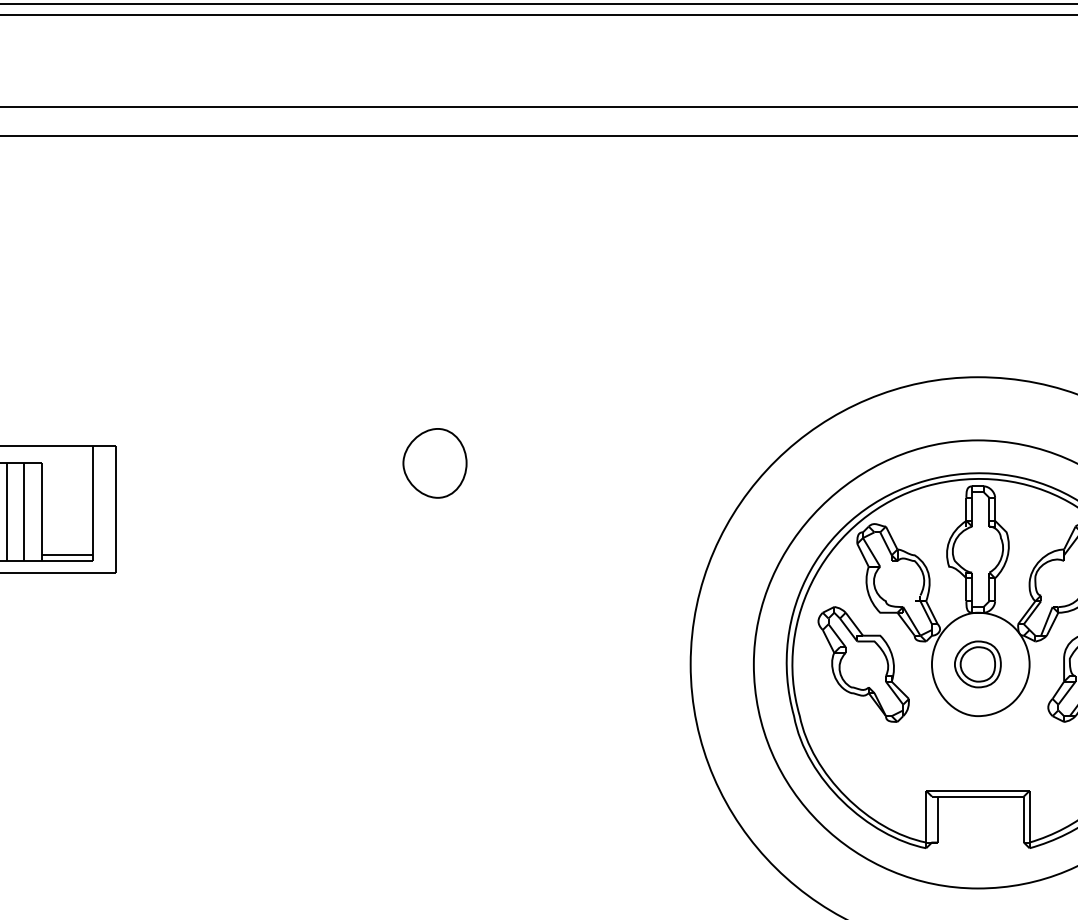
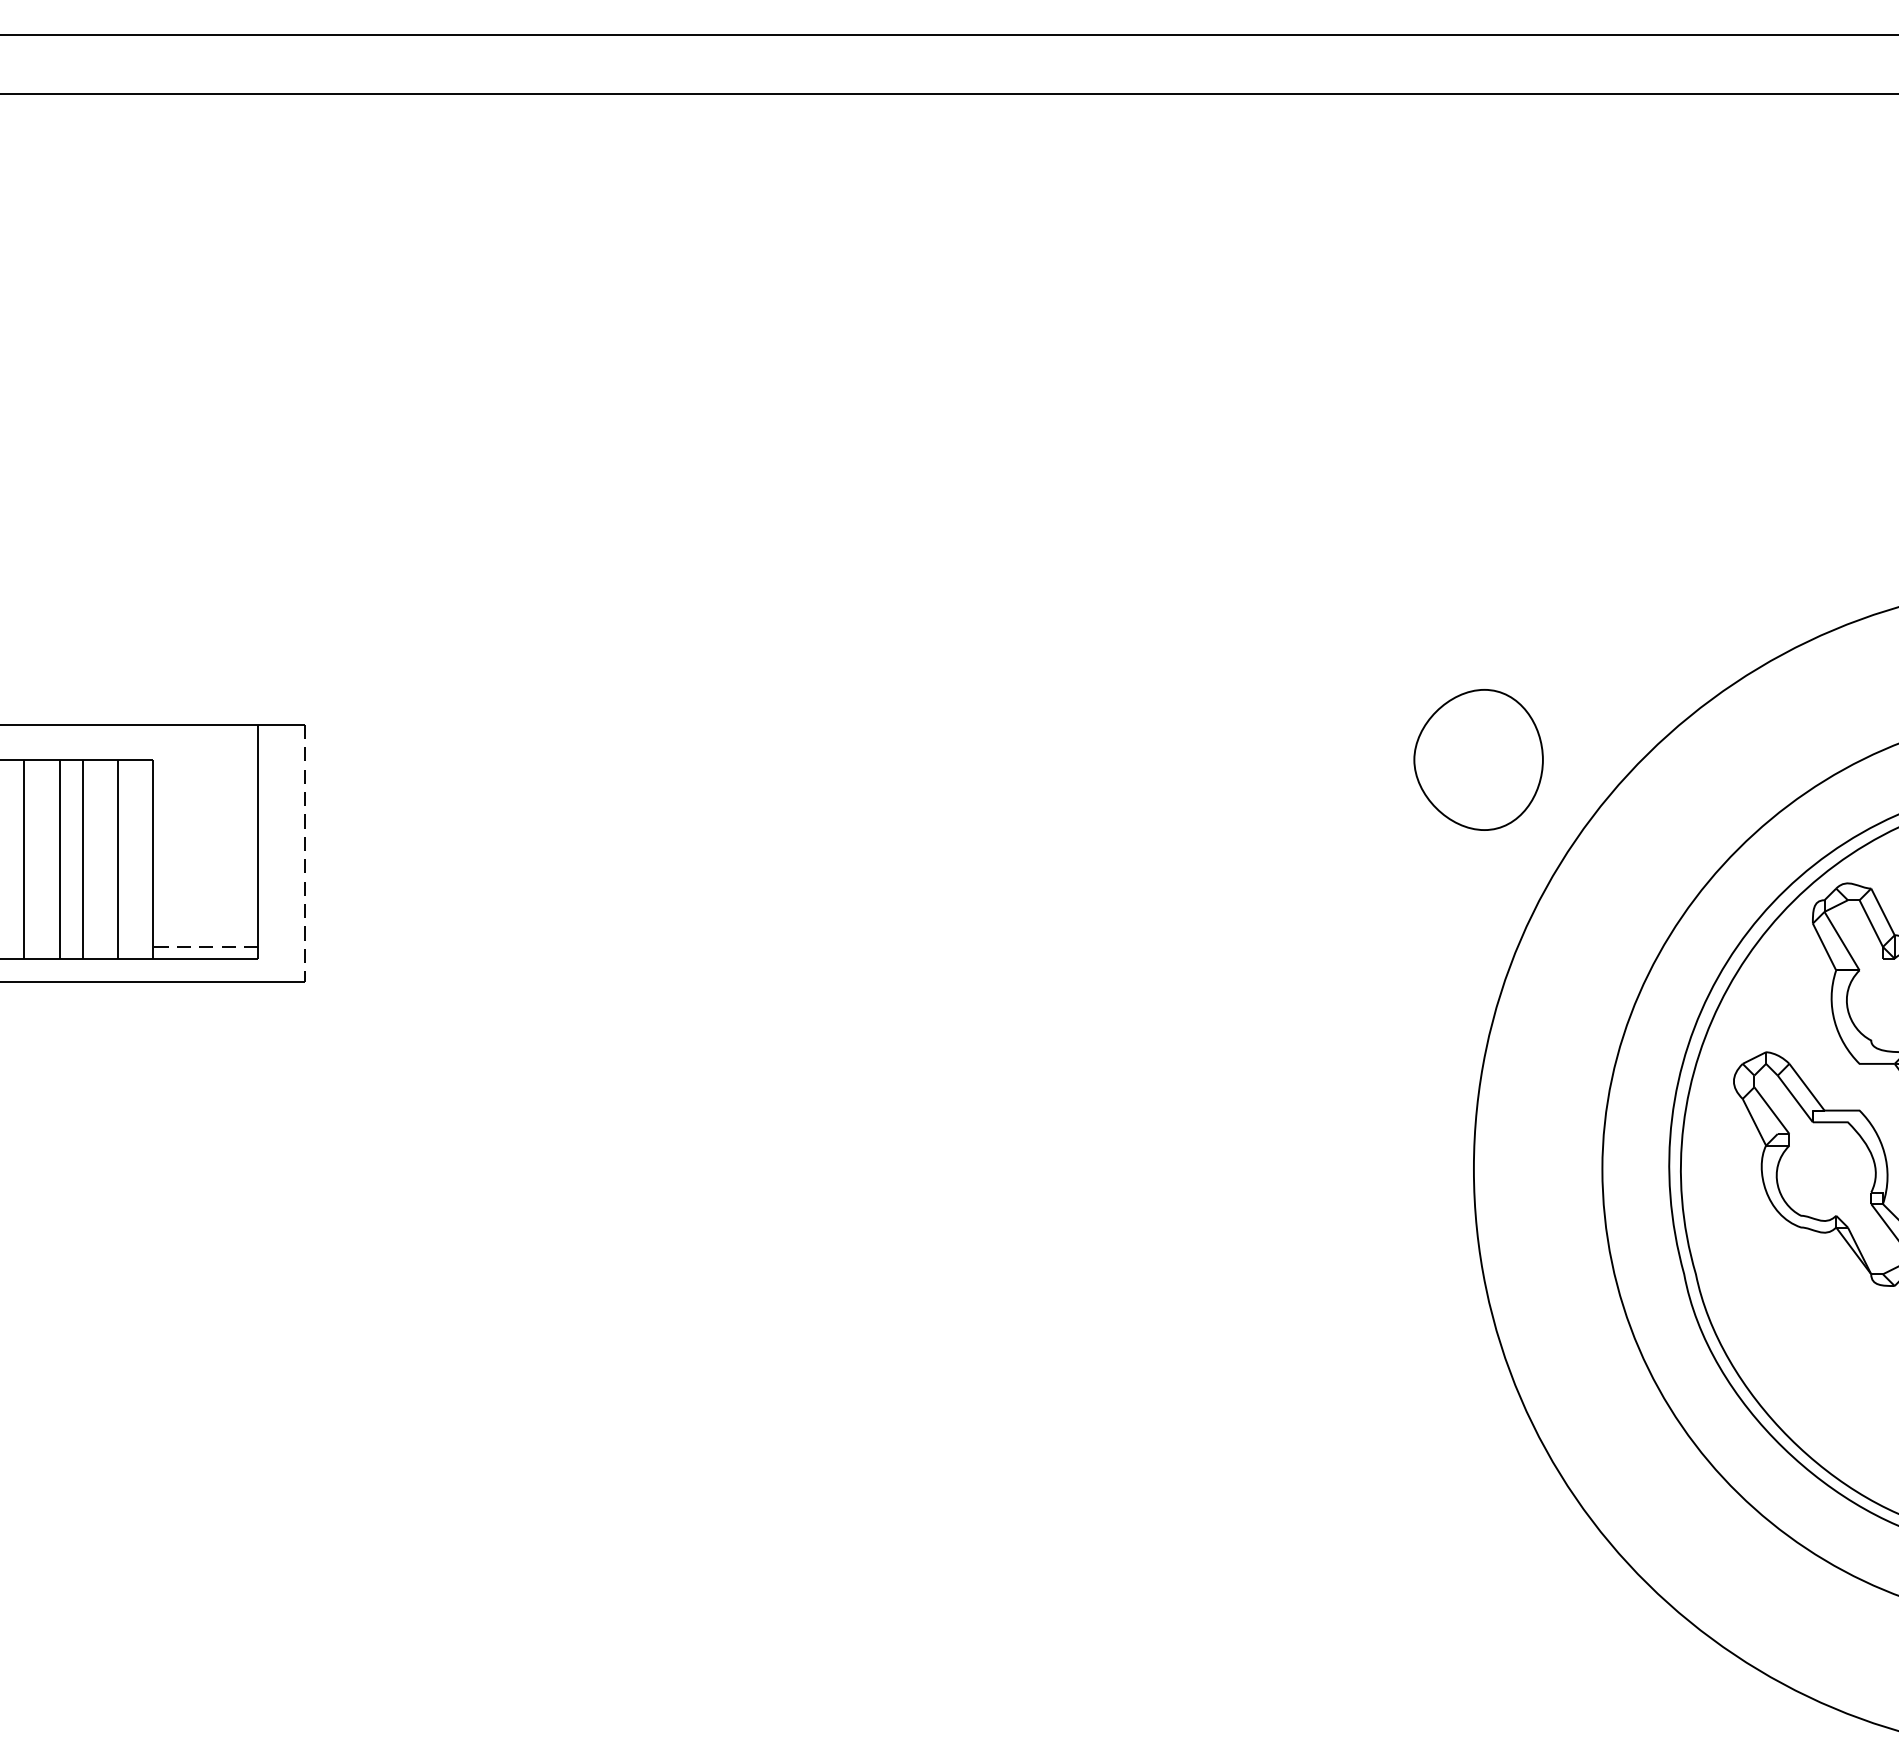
part: (434, 463) -> (1477, 760), moved
line: (116, 509) -> (305, 853), solid -> dashed
line: (67, 555) -> (205, 947), solid -> dashed

